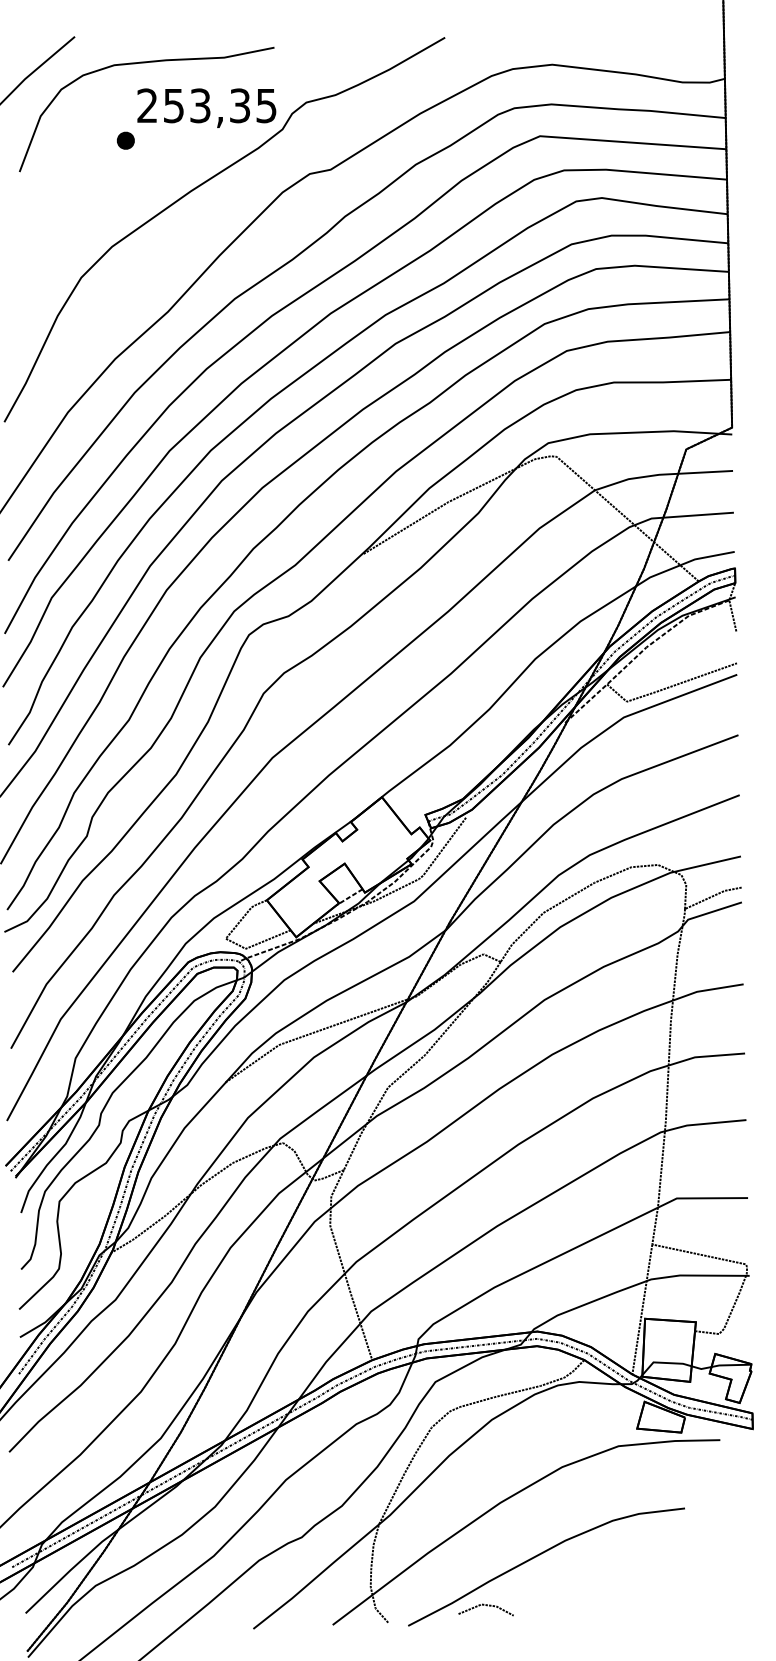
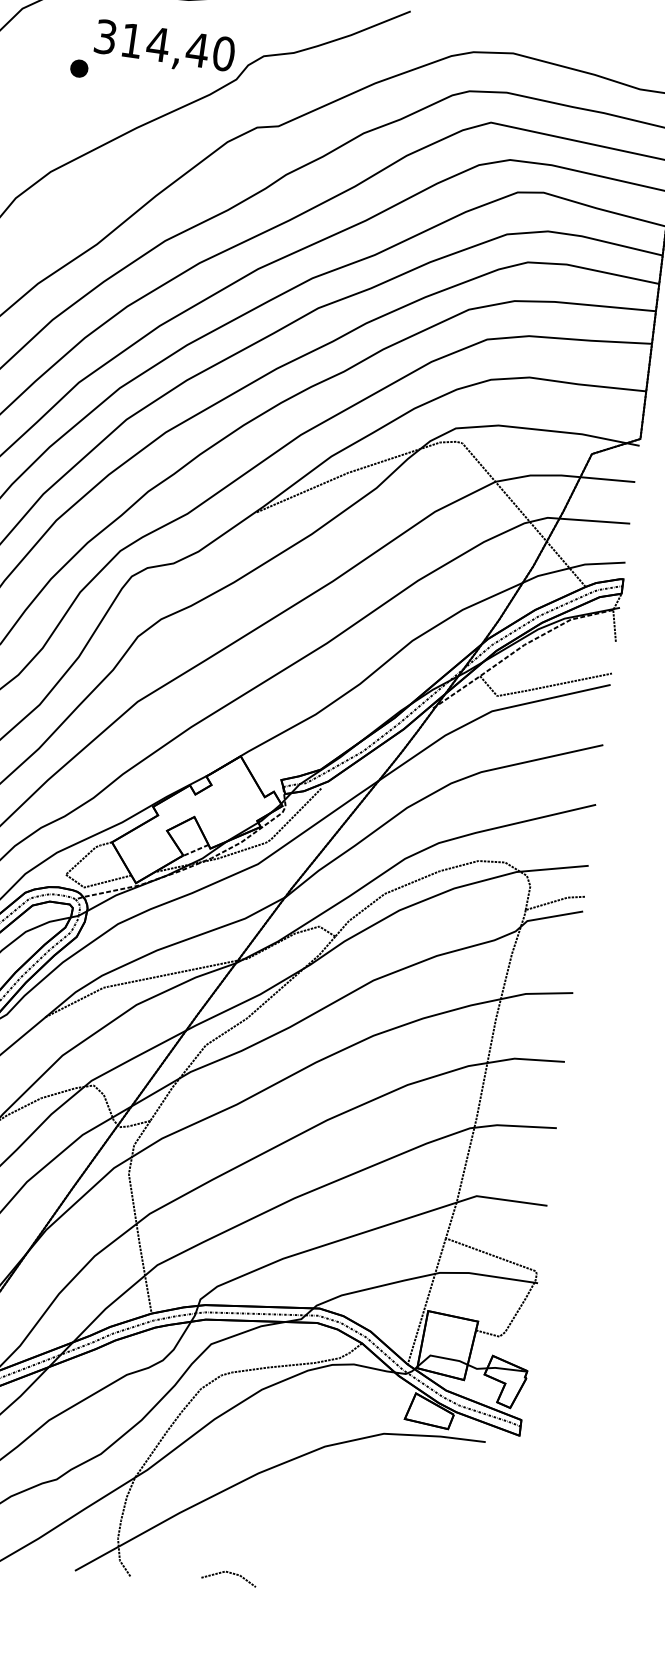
text: (207, 105) -> (165, 45), 253,35 -> 314,40
curve: (538, 1556) -> (288, 1531), removed

